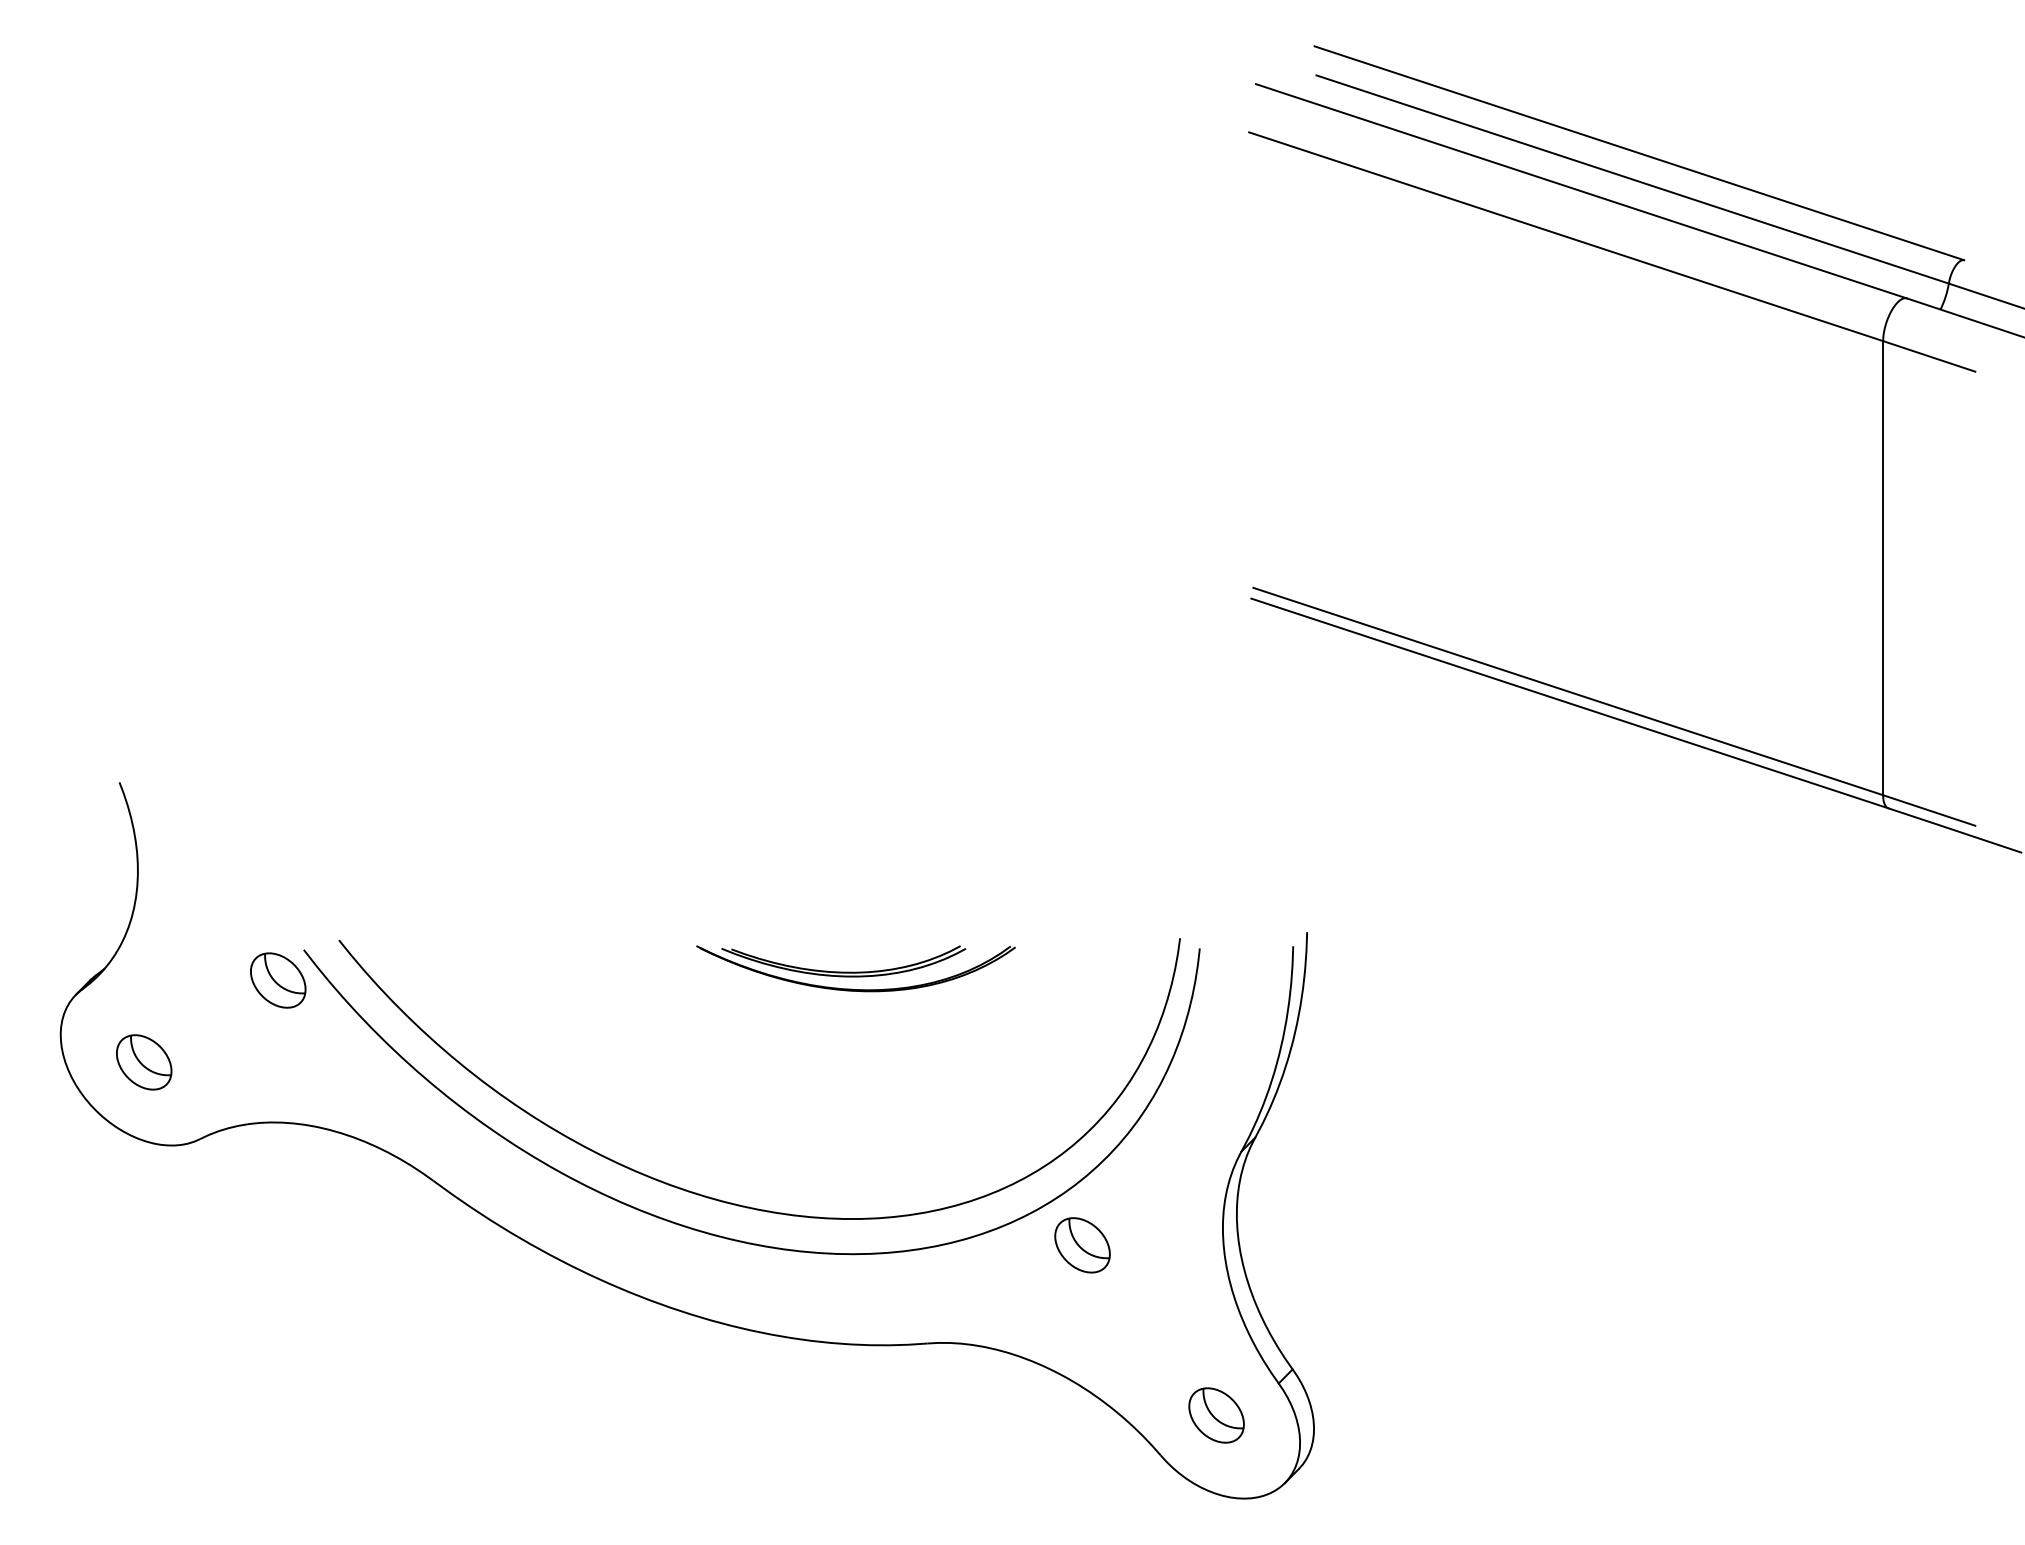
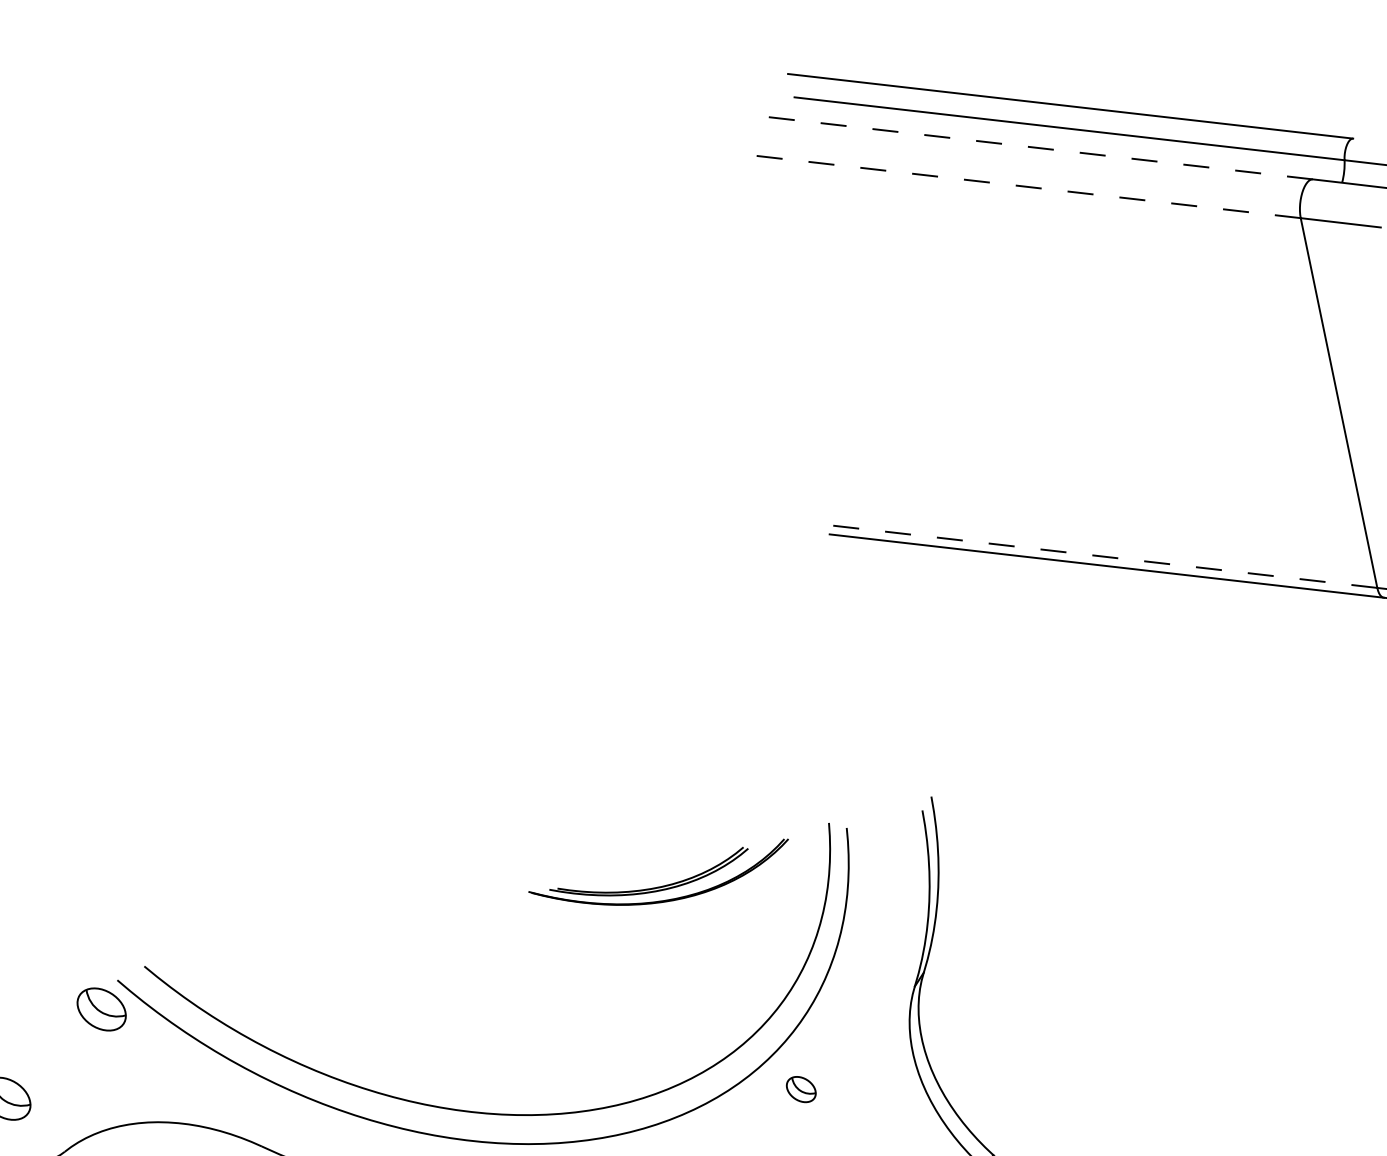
line: (1581, 191) -> (1029, 147), solid -> dashed
line: (1566, 236) -> (1025, 186), solid -> dashed
line: (1567, 691) -> (1102, 556), solid -> dashed
part: (855, 968) -> (661, 883), moved
part: (1082, 1245) -> (801, 1089), size x0.6

